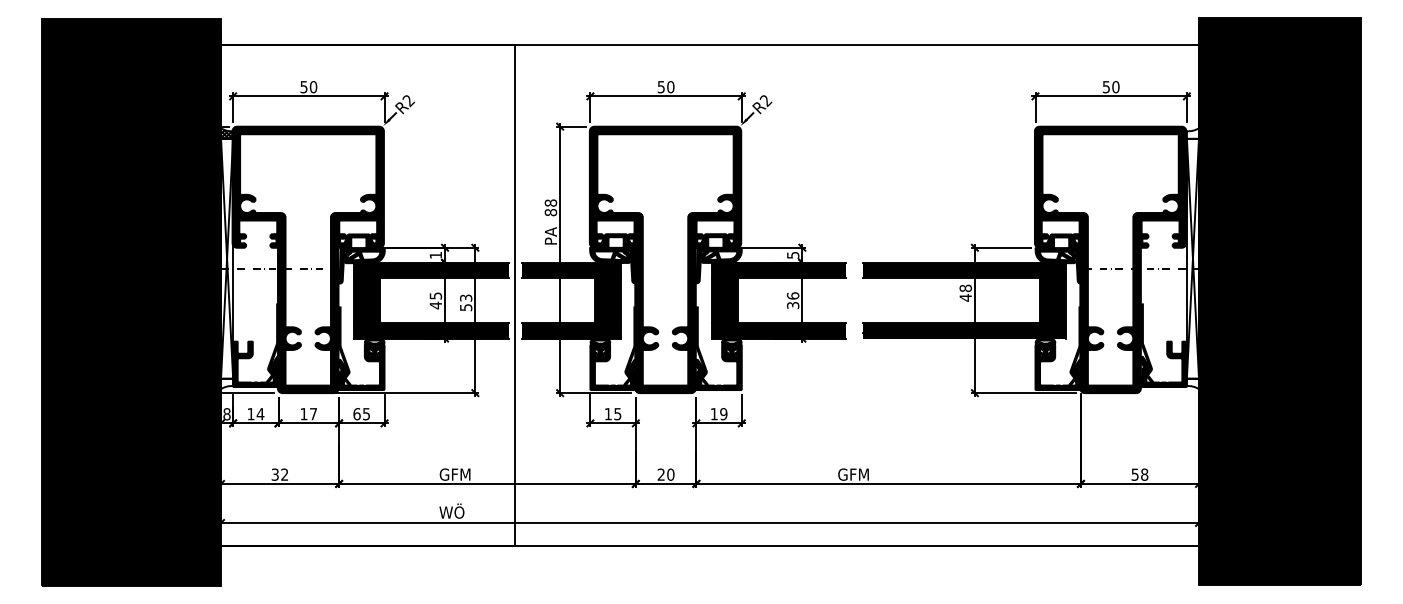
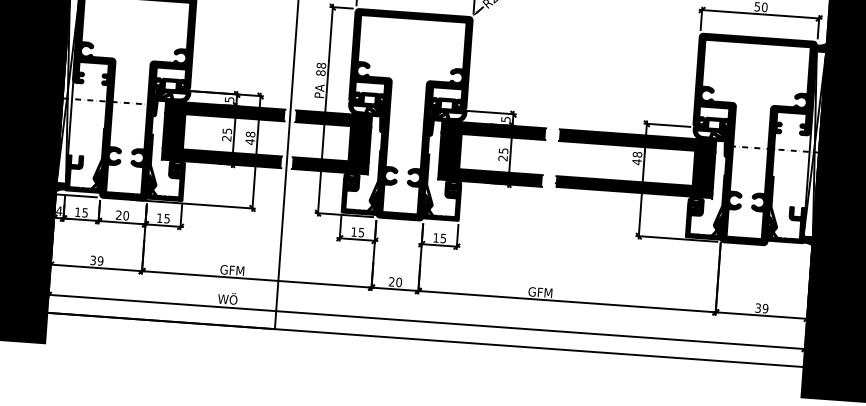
hatch: (1192, 133) -> (821, 47), added
text: (435, 255) -> (229, 99), 1 -> 5
text: (793, 300) -> (503, 154), 36 -> 25
text: (466, 302) -> (250, 137), 53 -> 48
text: (435, 305) -> (226, 138), 45 -> 25
hatch: (227, 383) -> (61, 187), added
hatch: (1192, 383) -> (807, 240), added
text: (226, 414) -> (58, 211), 8 -> 4
text: (260, 414) -> (85, 213), 14 -> 15
text: (308, 414) -> (122, 215), 17 -> 20
text: (356, 414) -> (159, 218), 65 -> 15
text: (723, 414) -> (443, 238), 19 -> 15
text: (284, 474) -> (100, 260), 32 -> 39
text: (1140, 474) -> (762, 308), 58 -> 39

